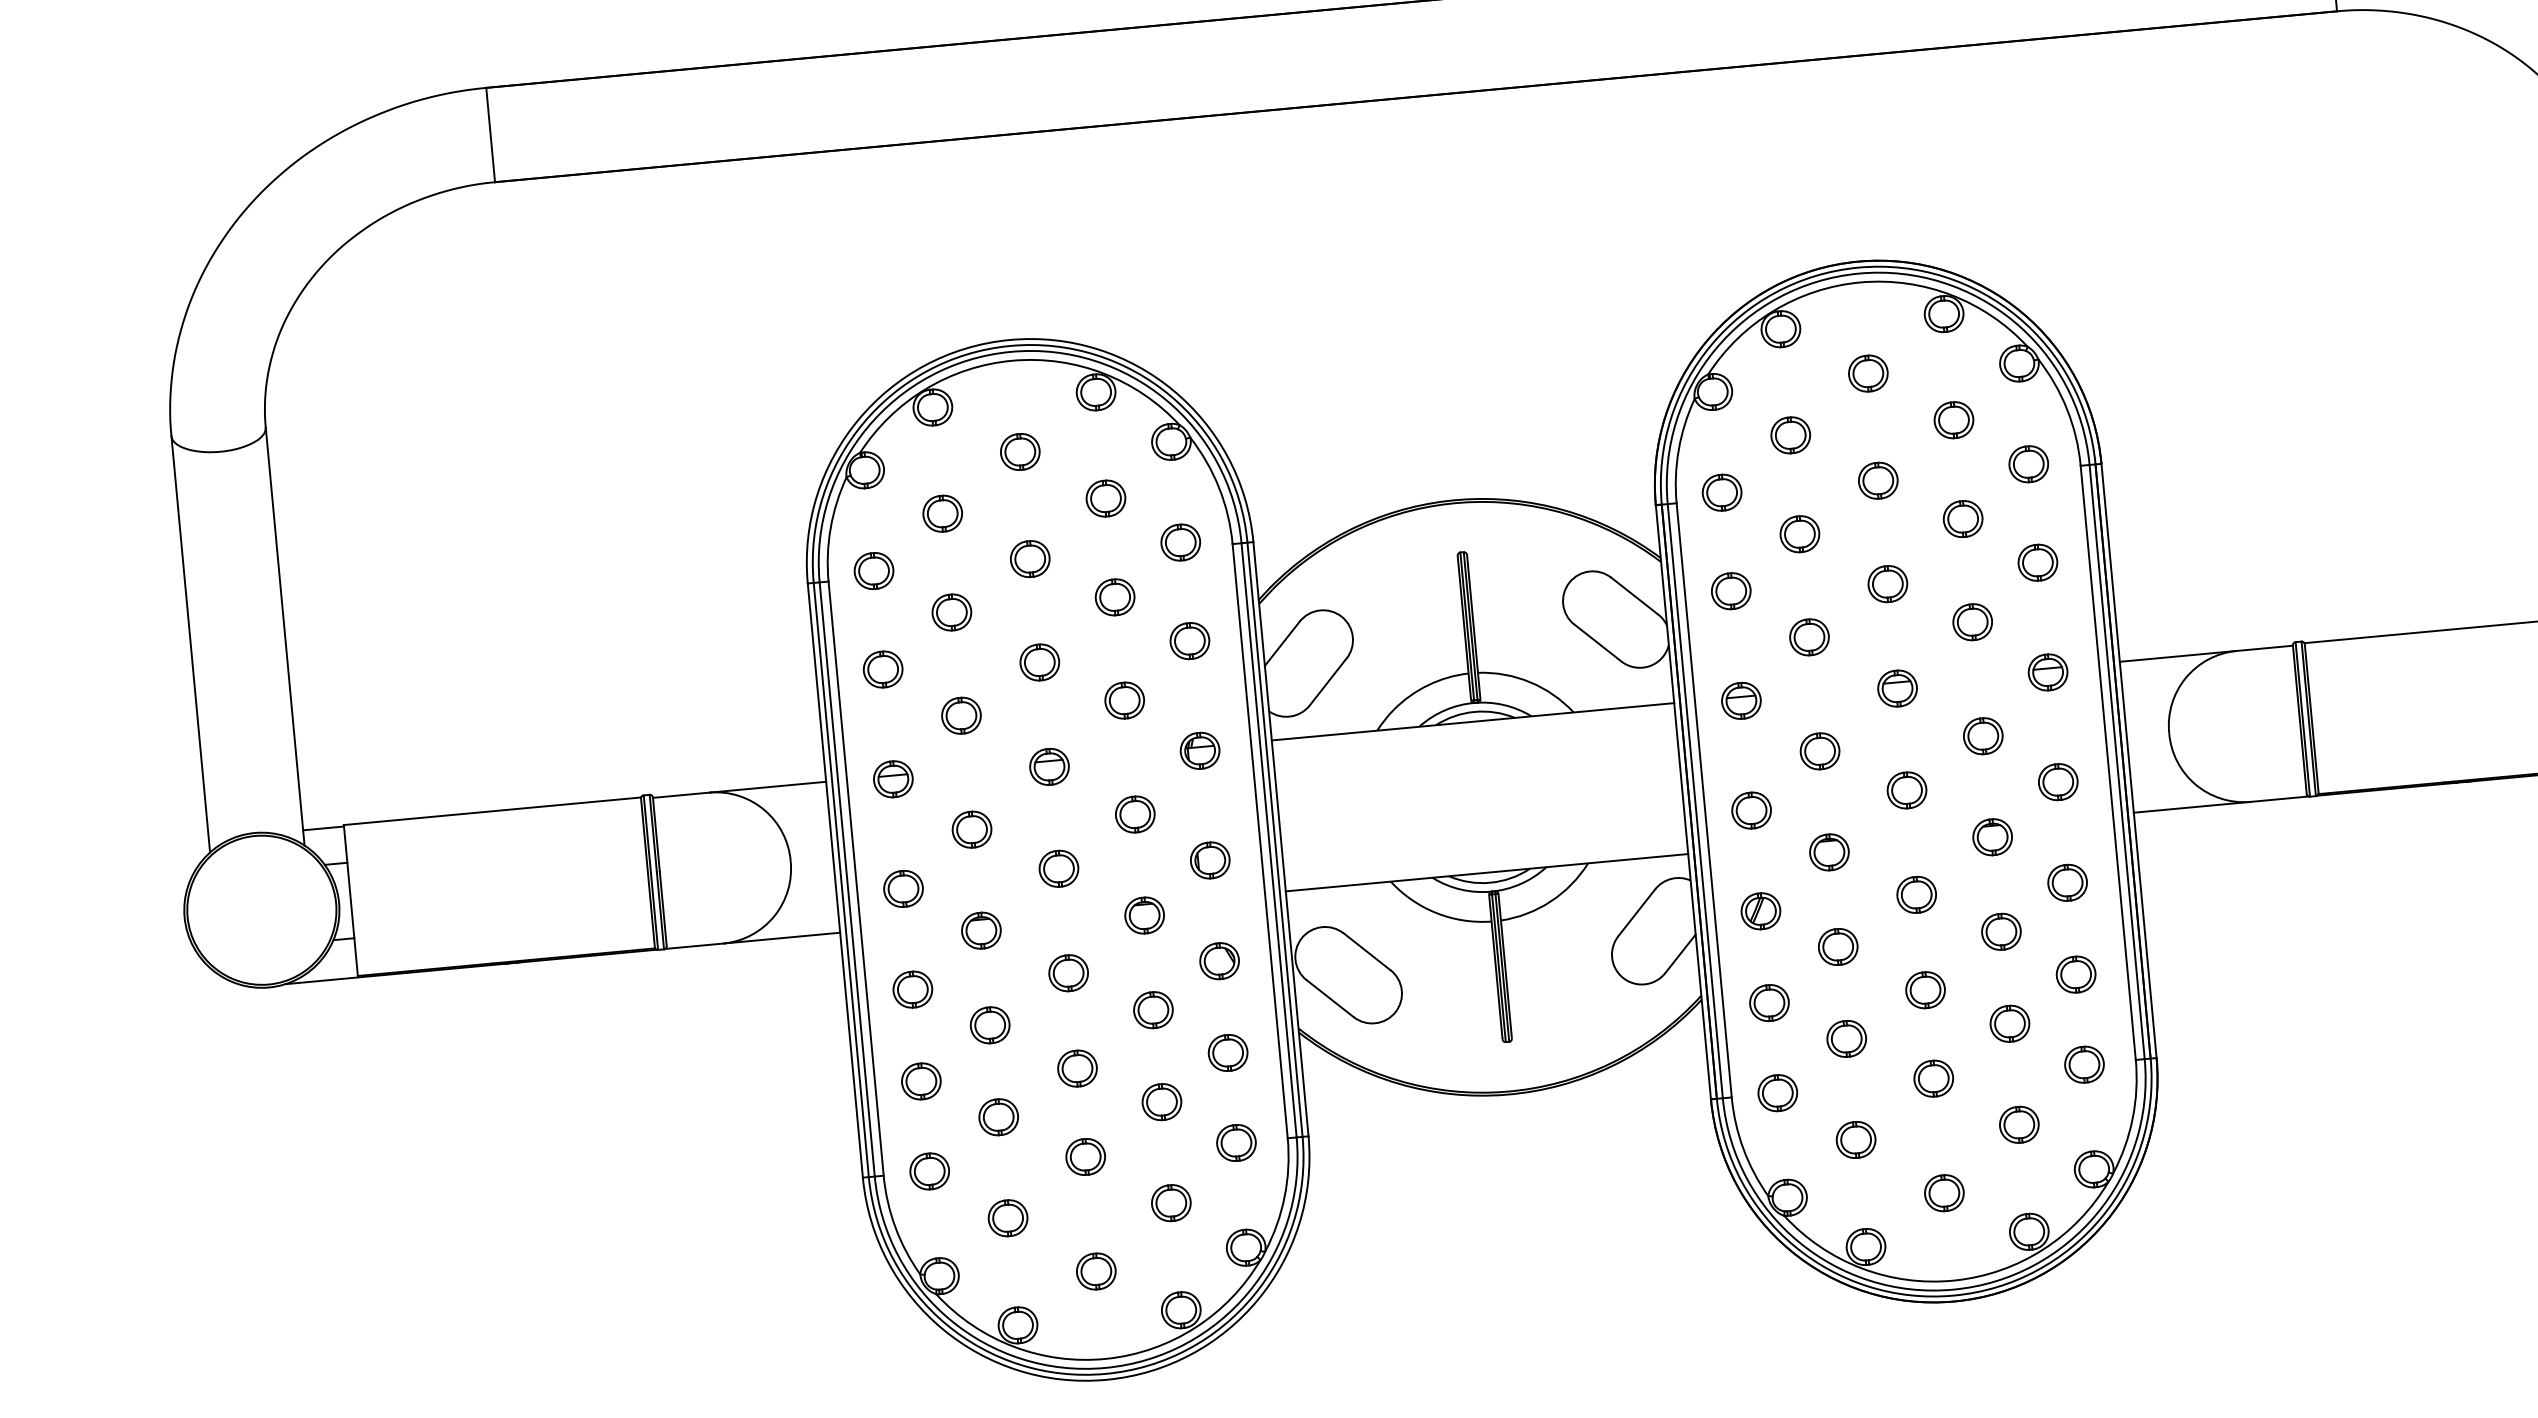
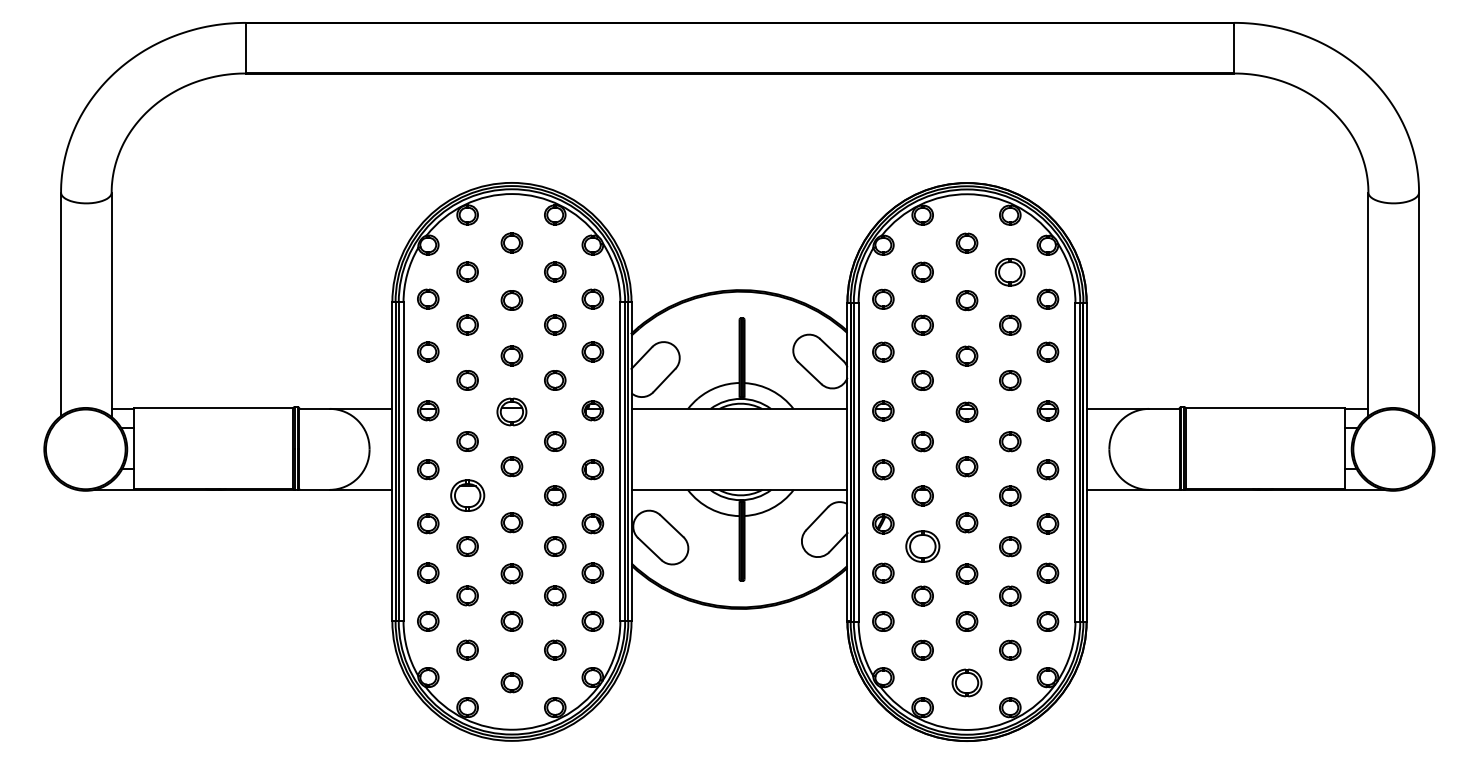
part: (1954, 418) -> (1010, 271), size x1.4
part: (1048, 766) -> (511, 411), size x1.4
part: (981, 930) -> (467, 495), size x1.6
part: (1837, 946) -> (922, 546), size x1.6
part: (1943, 1192) -> (966, 682), size x1.4

